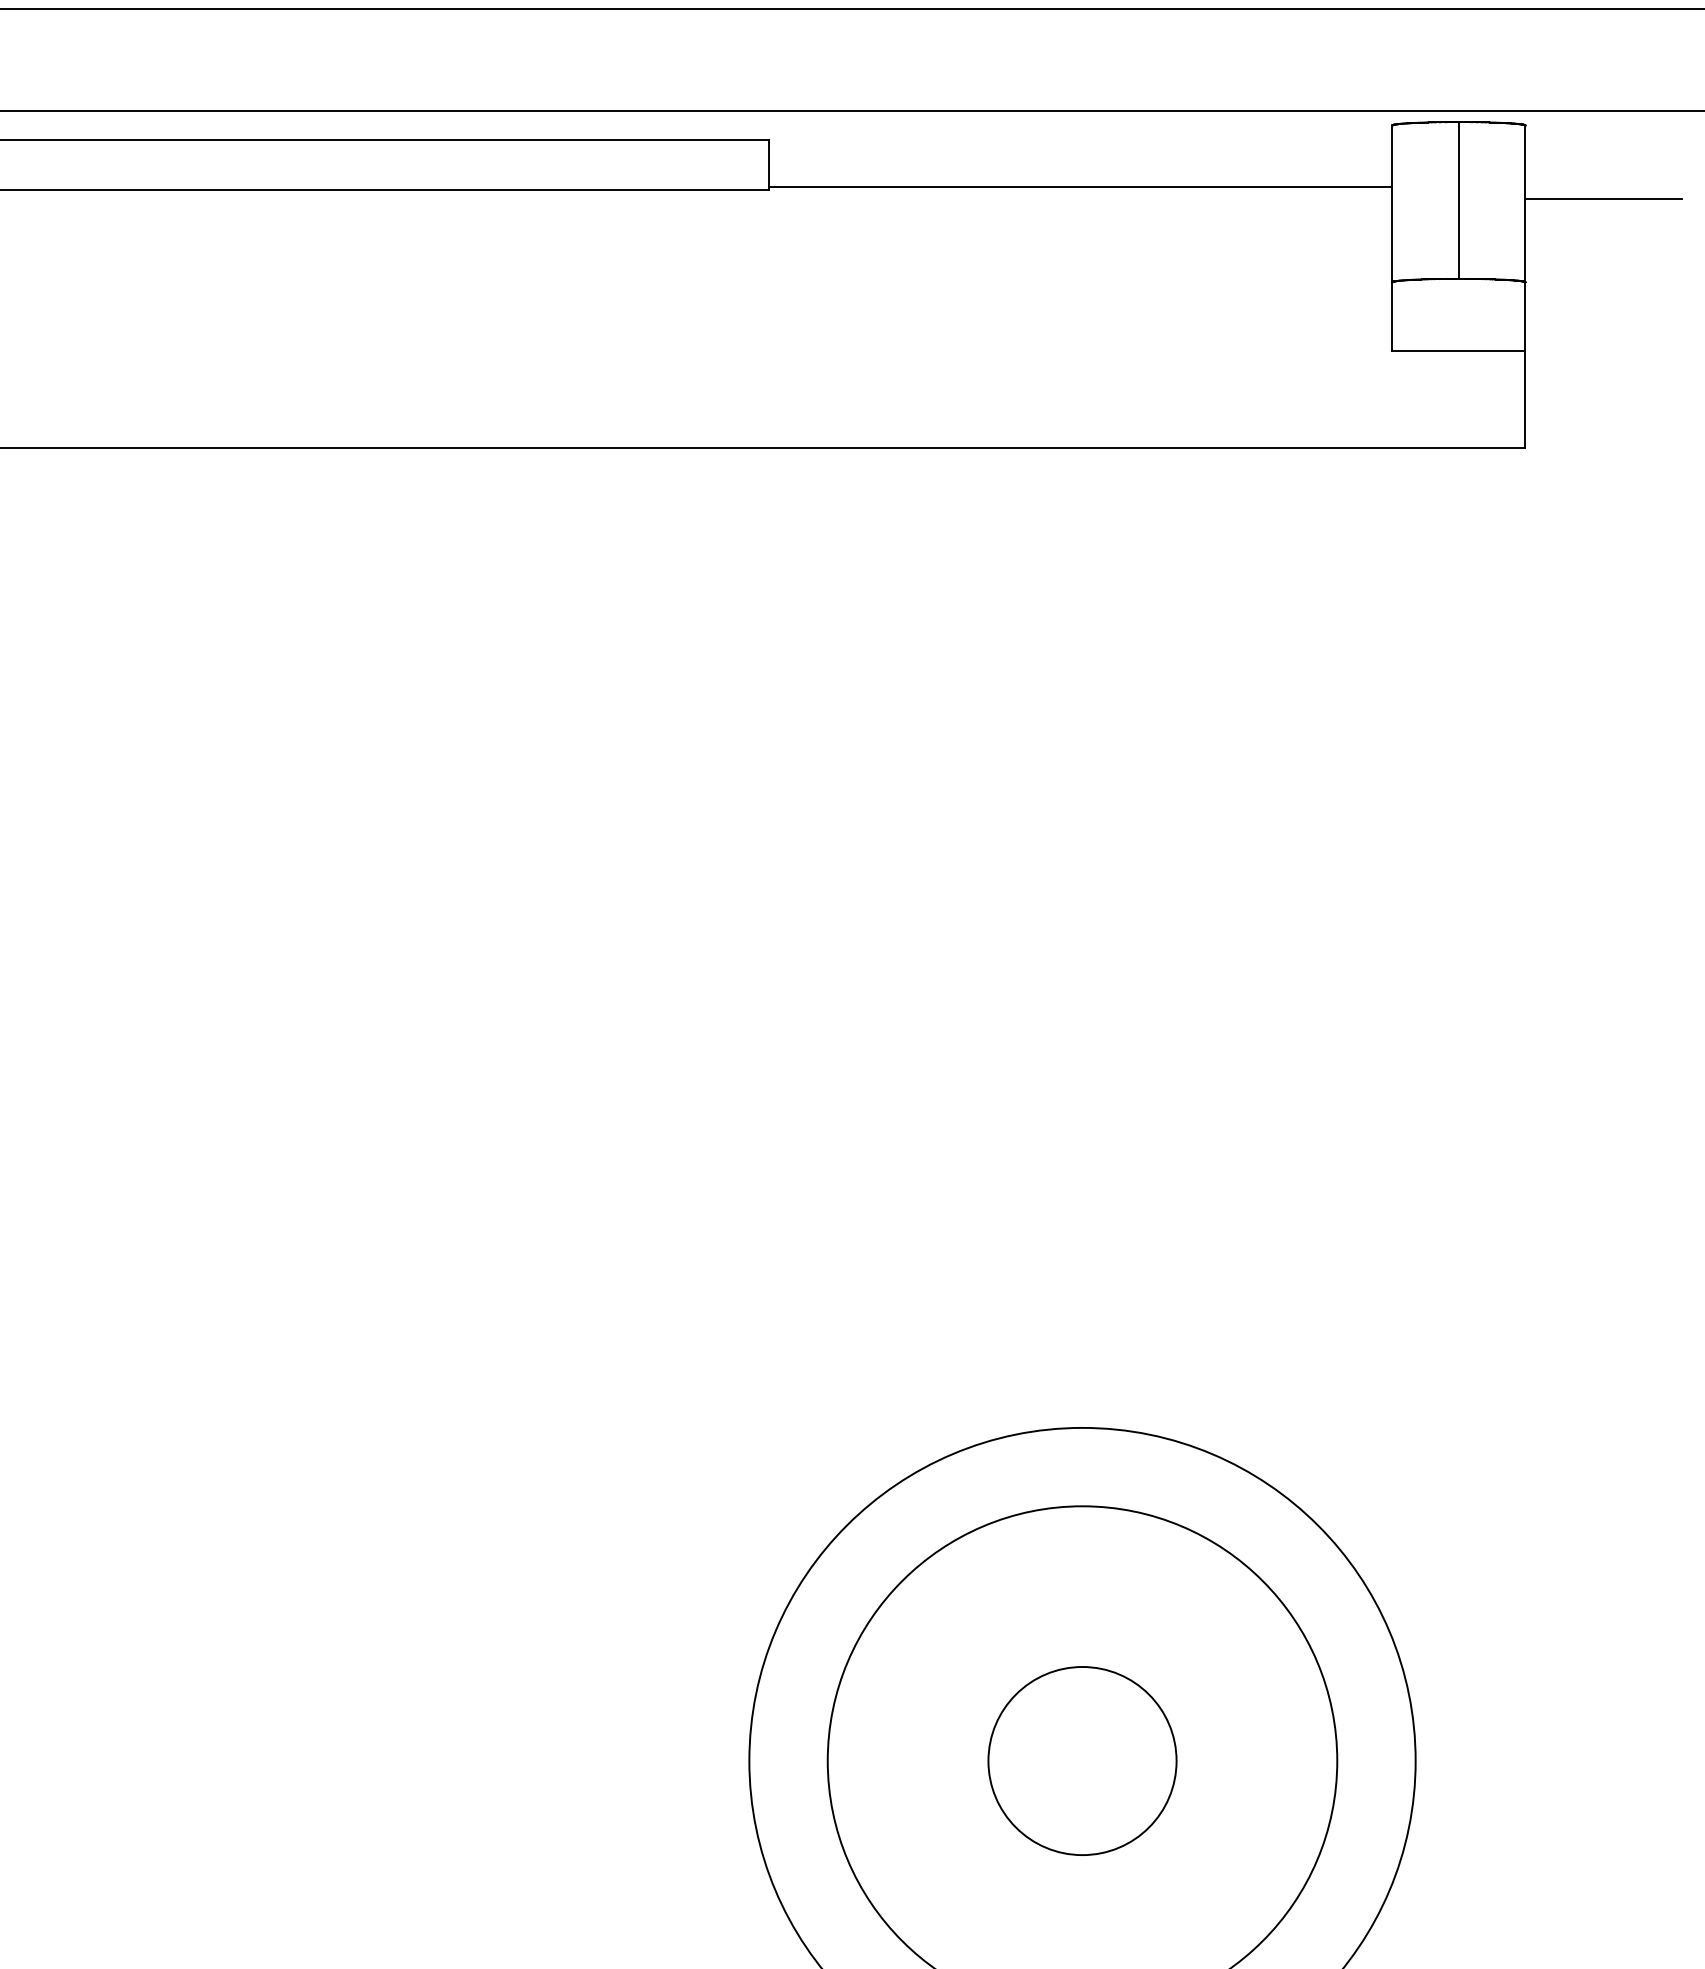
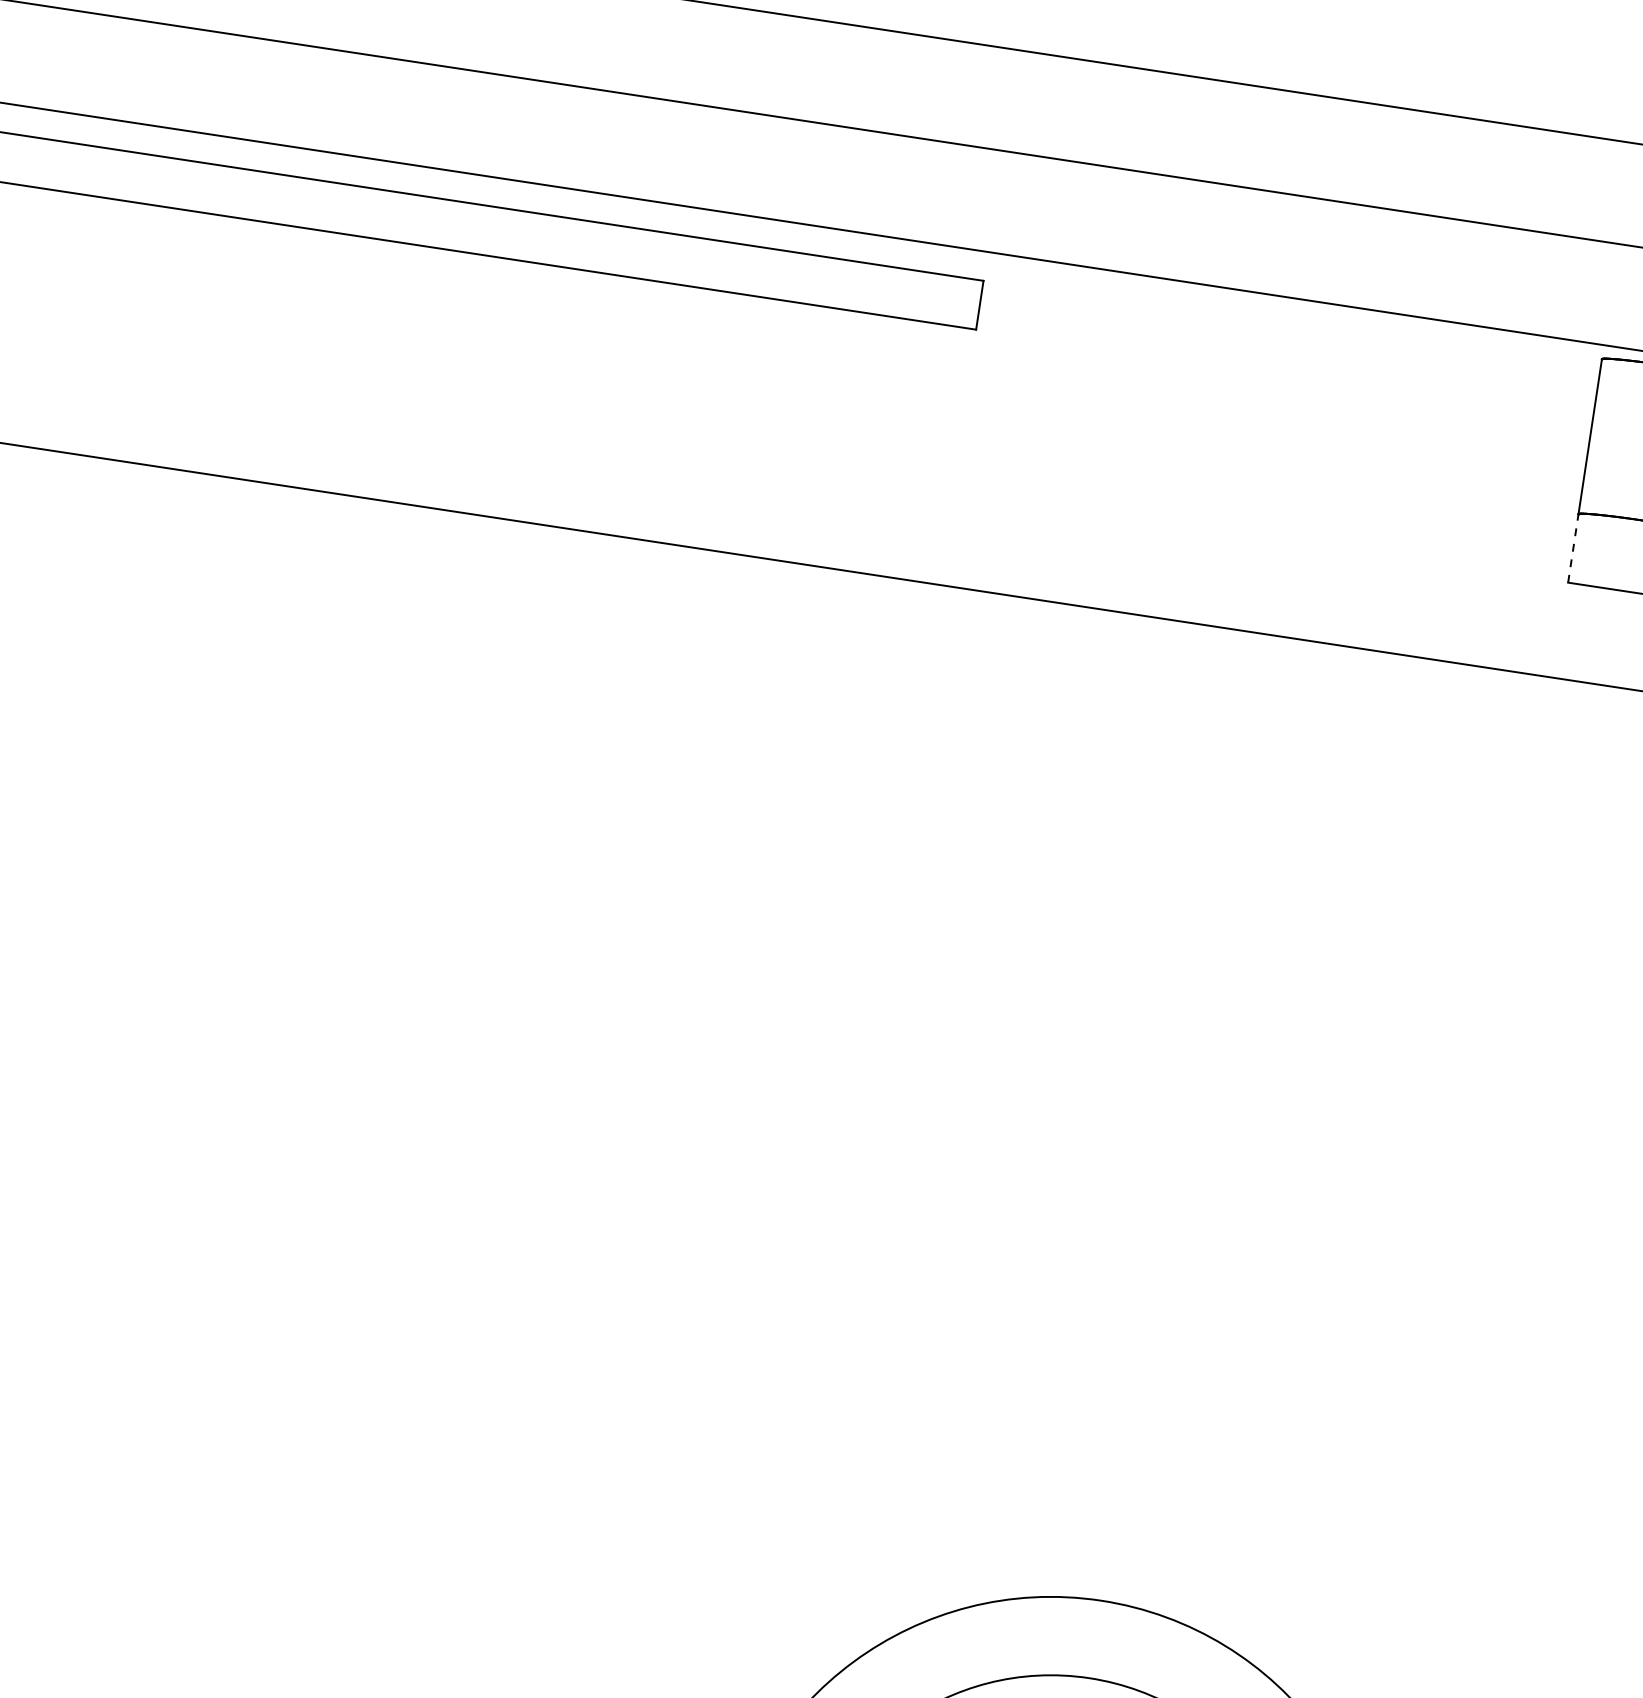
line: (1080, 186) -> (1284, 372), removed
line: (1392, 316) -> (1573, 548), solid -> dashed

